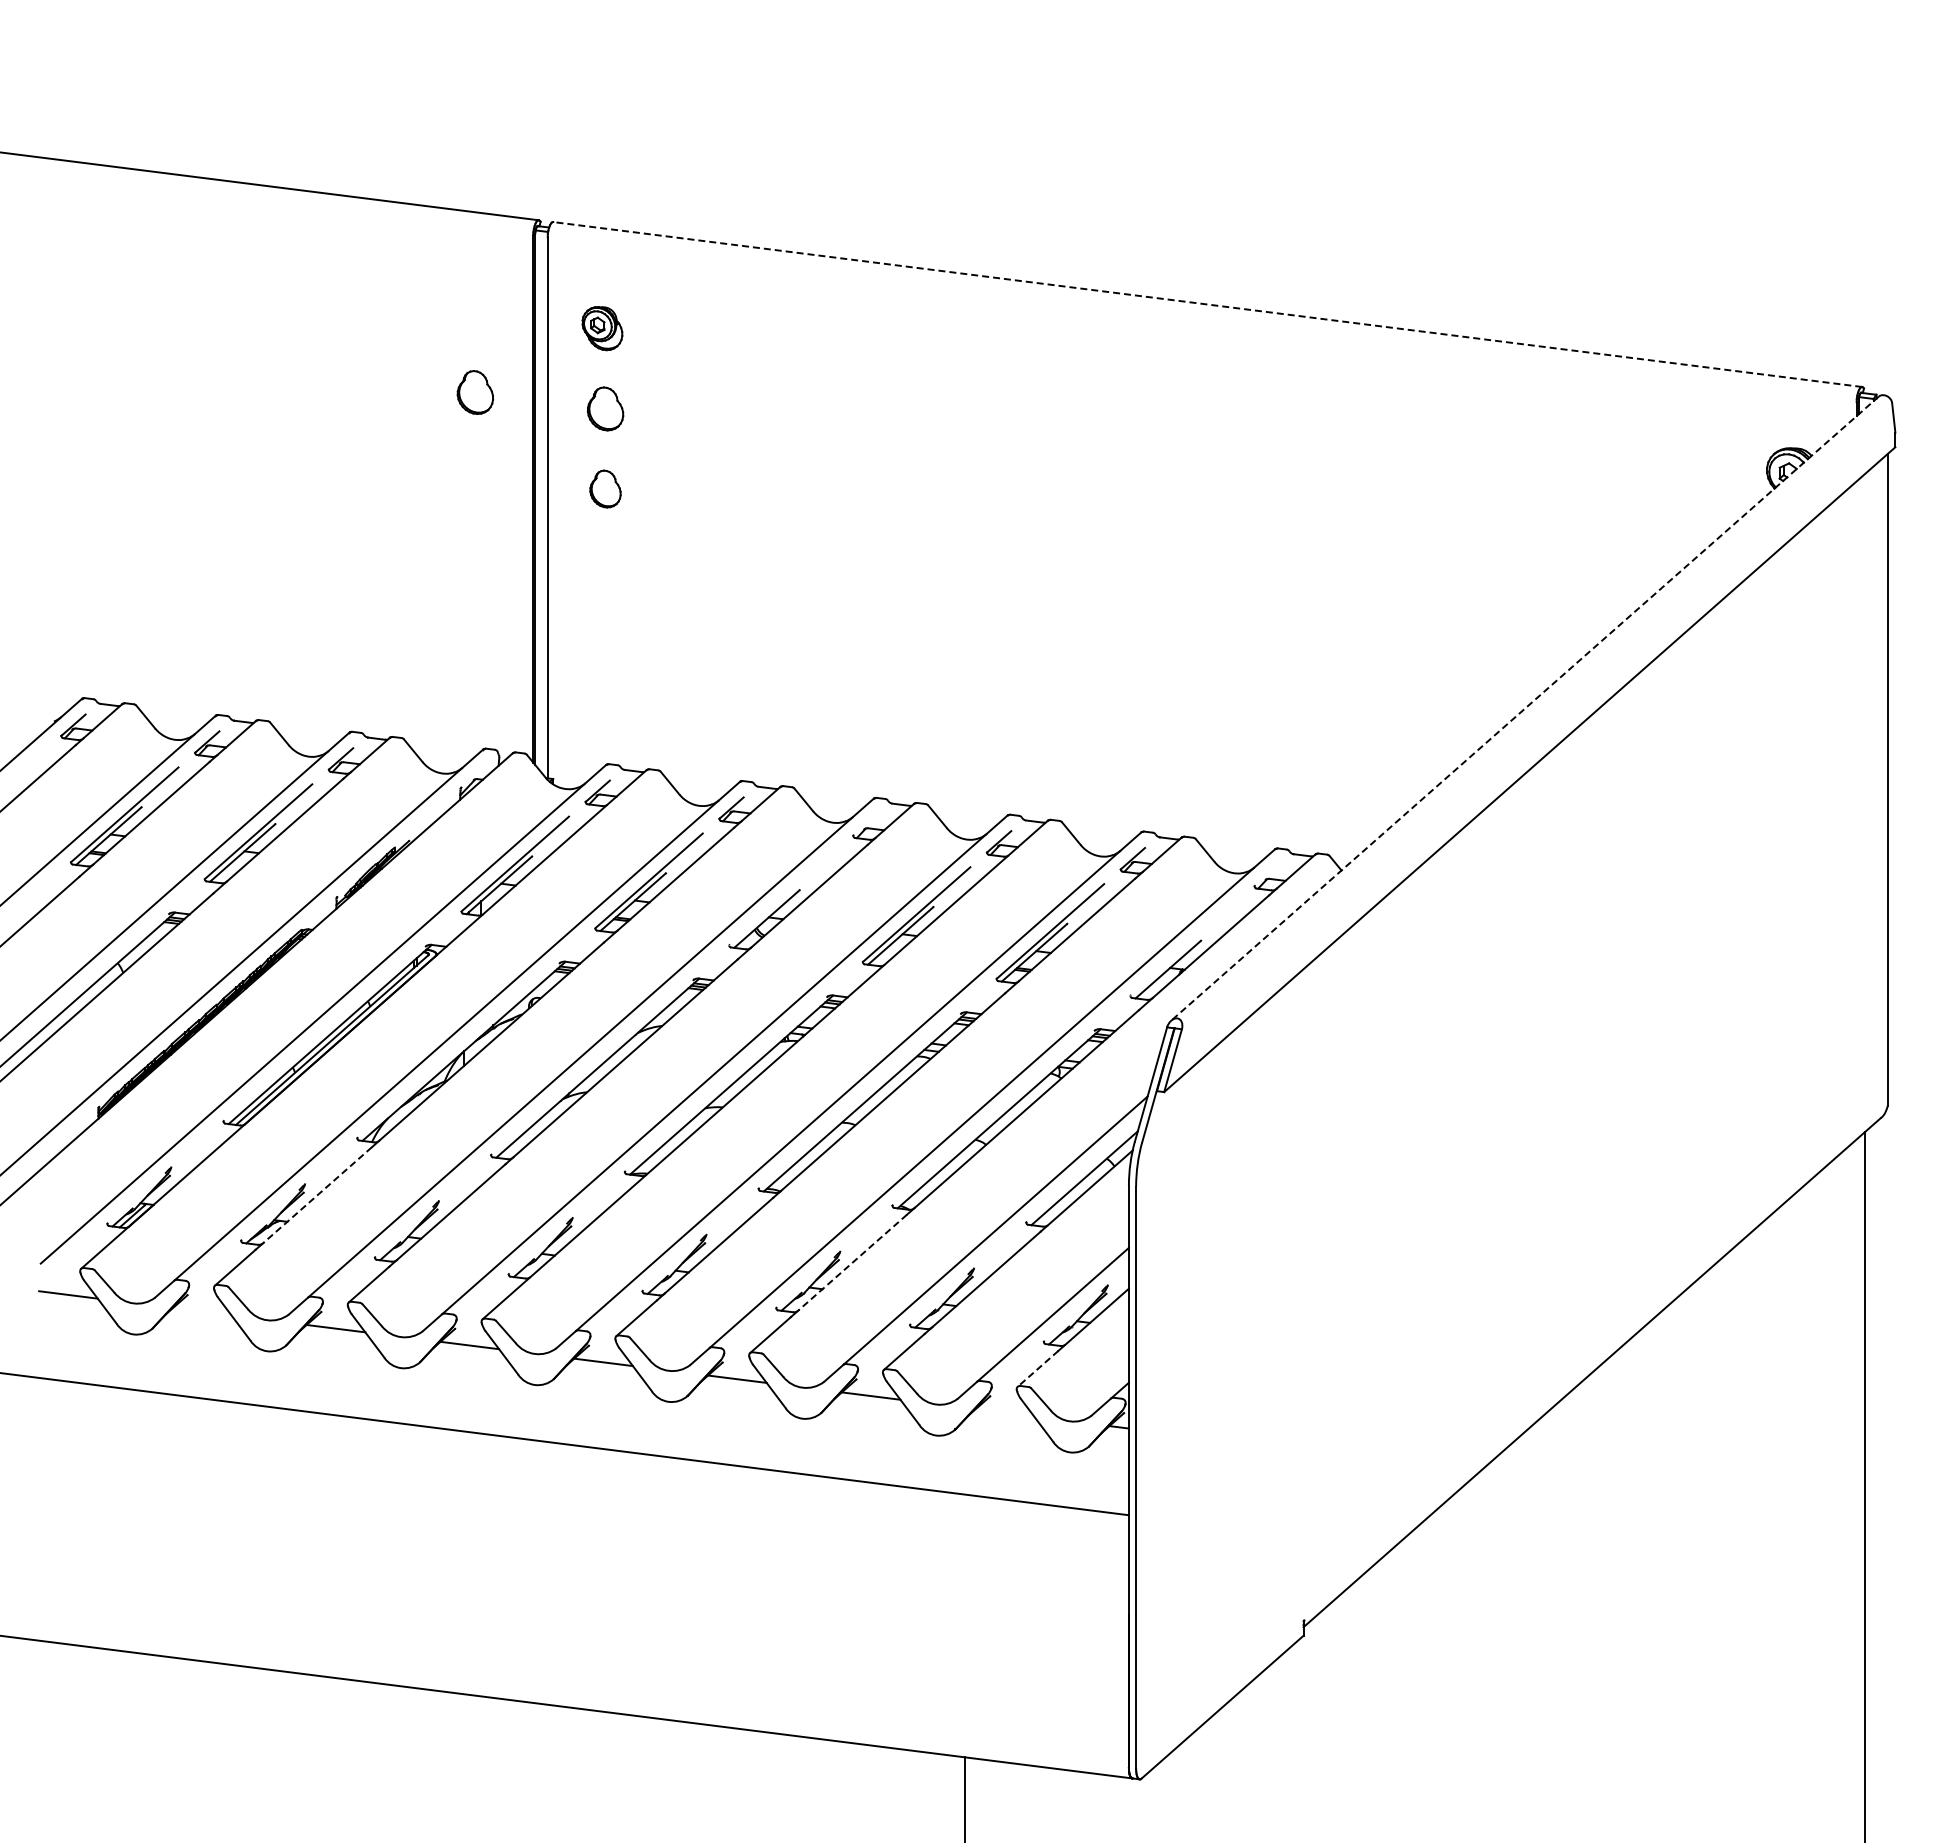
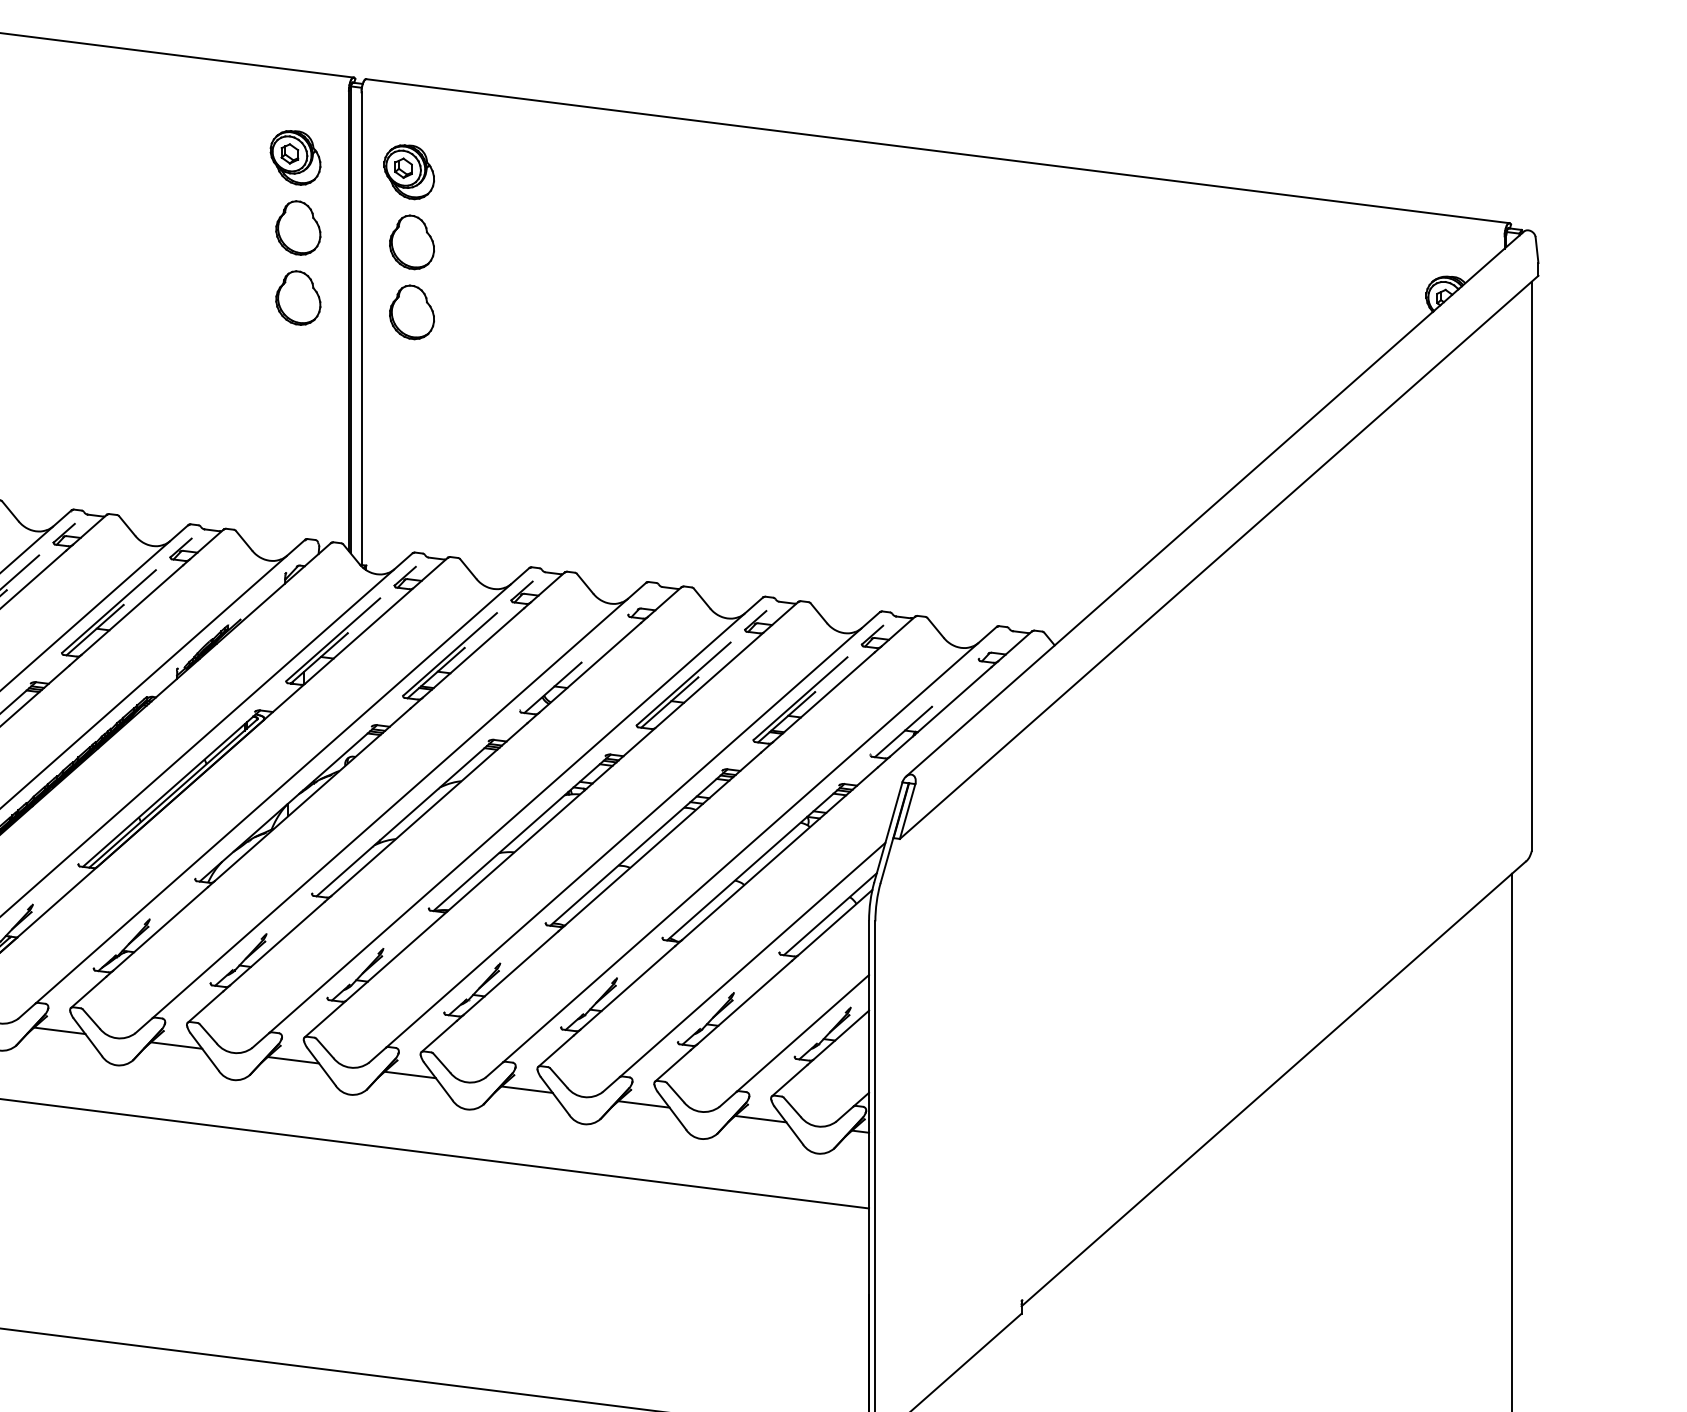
line: (1207, 304) -> (937, 151), dashed -> solid
part: (471, 311) -> (294, 157), added
part: (602, 328) -> (409, 172), size x1.43
part: (475, 392) -> (298, 227), size x1.43
part: (605, 408) -> (411, 241), size x1.43
part: (475, 472) -> (298, 297), added
part: (605, 488) -> (411, 311), size x1.67
line: (1525, 708) -> (1215, 503), dashed -> solid
line: (317, 1195) -> (160, 929), dashed -> solid
line: (852, 1262) -> (627, 987), dashed -> solid
line: (201, 1311) -> (59, 1030), added
line: (1037, 1369) -> (789, 1081), dashed -> solid
line: (1004, 1412) -> (760, 1118), added

